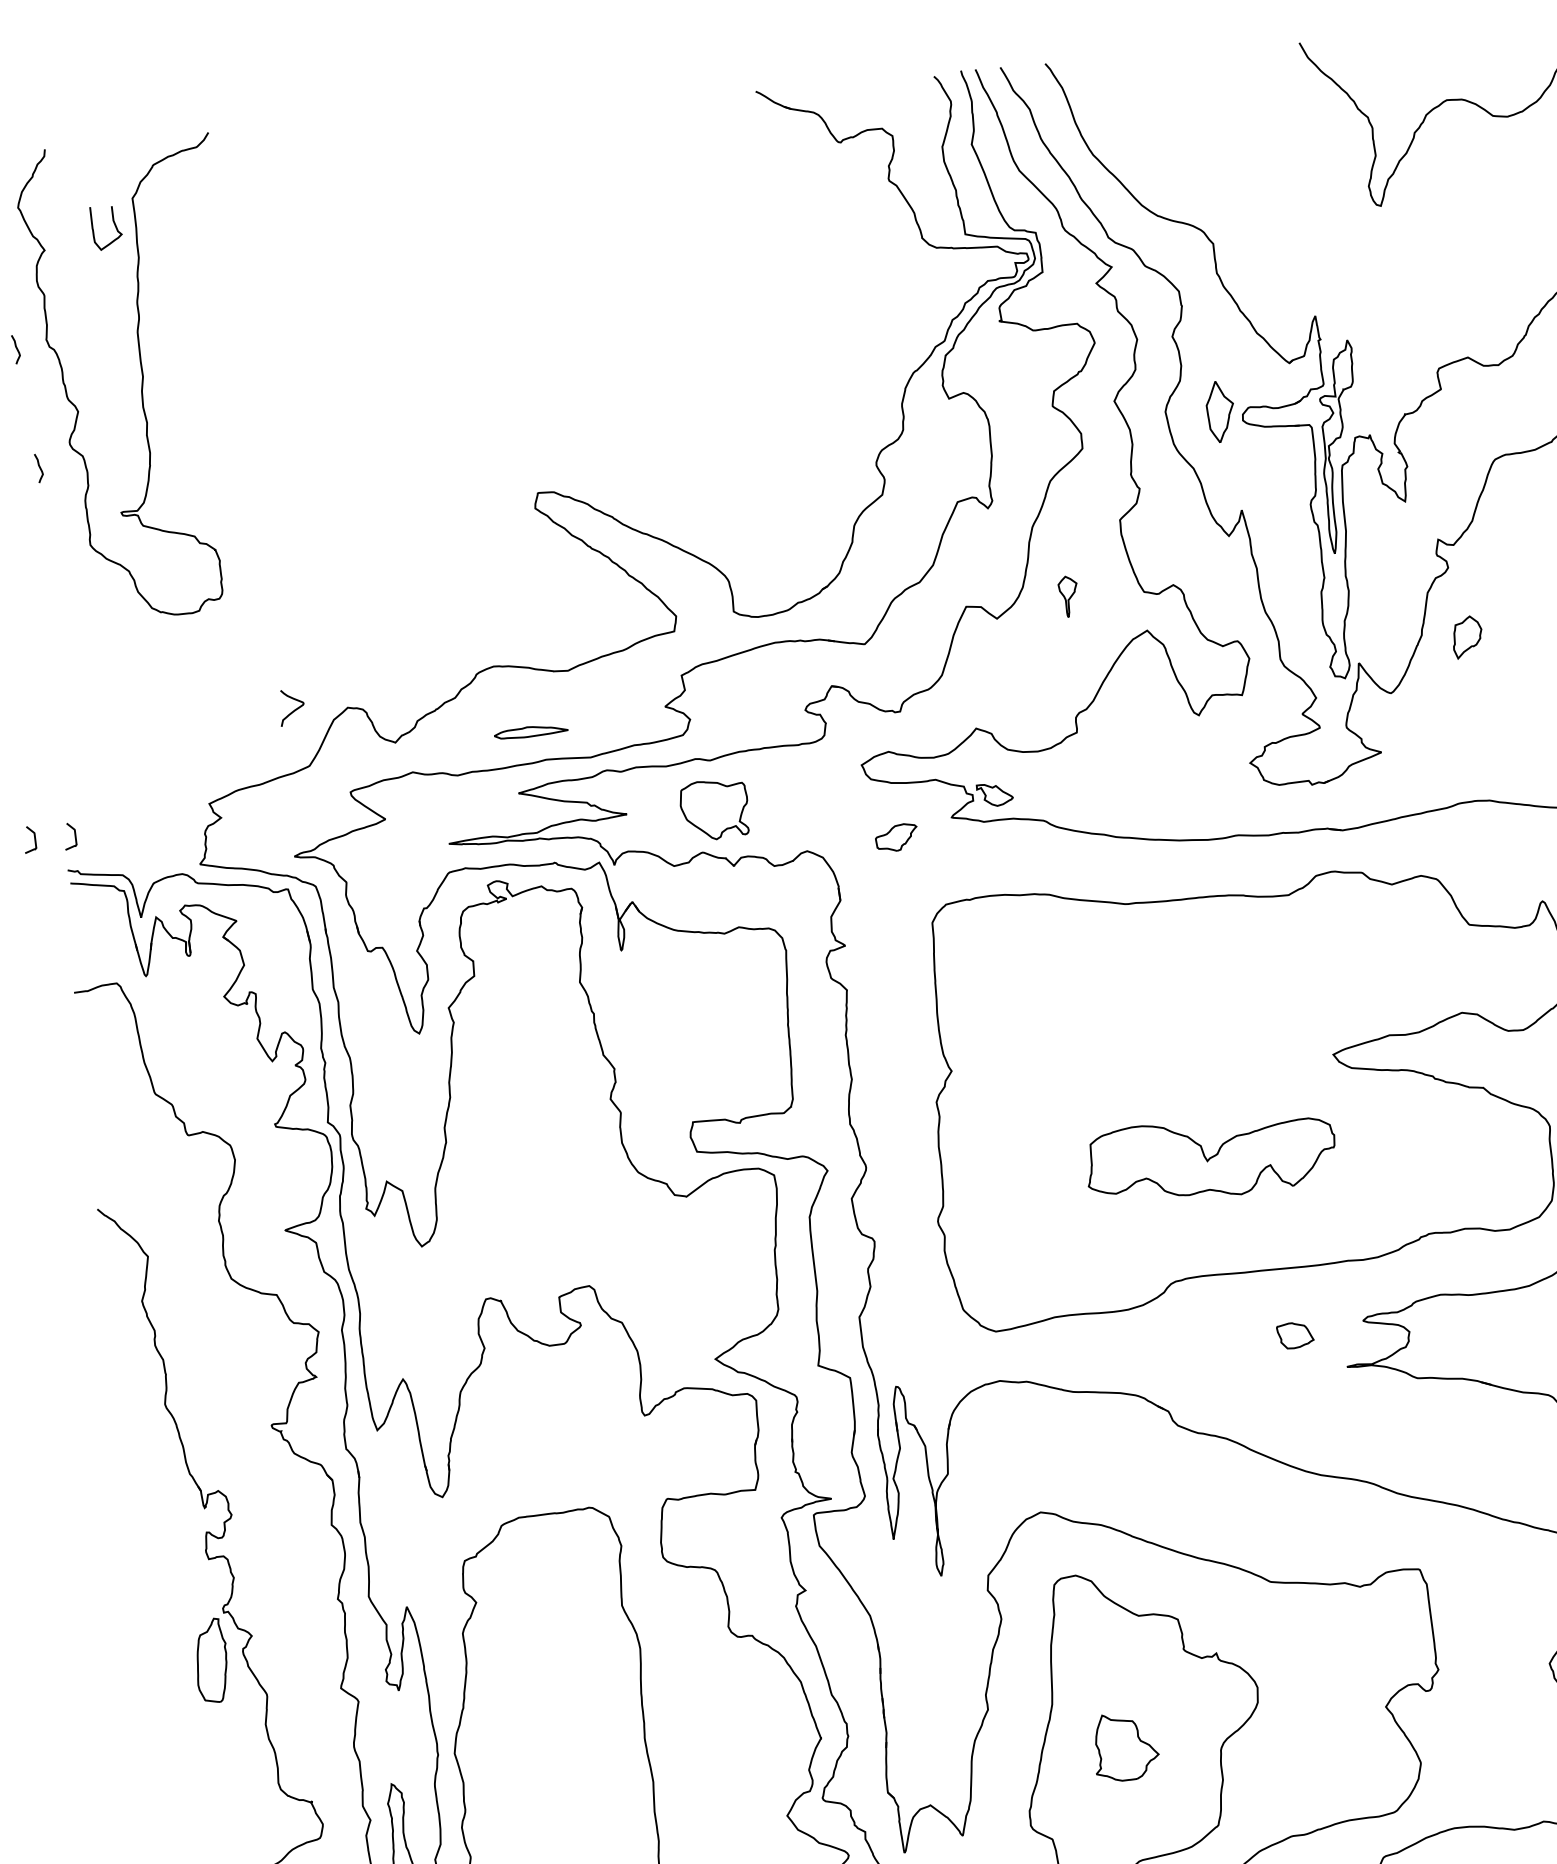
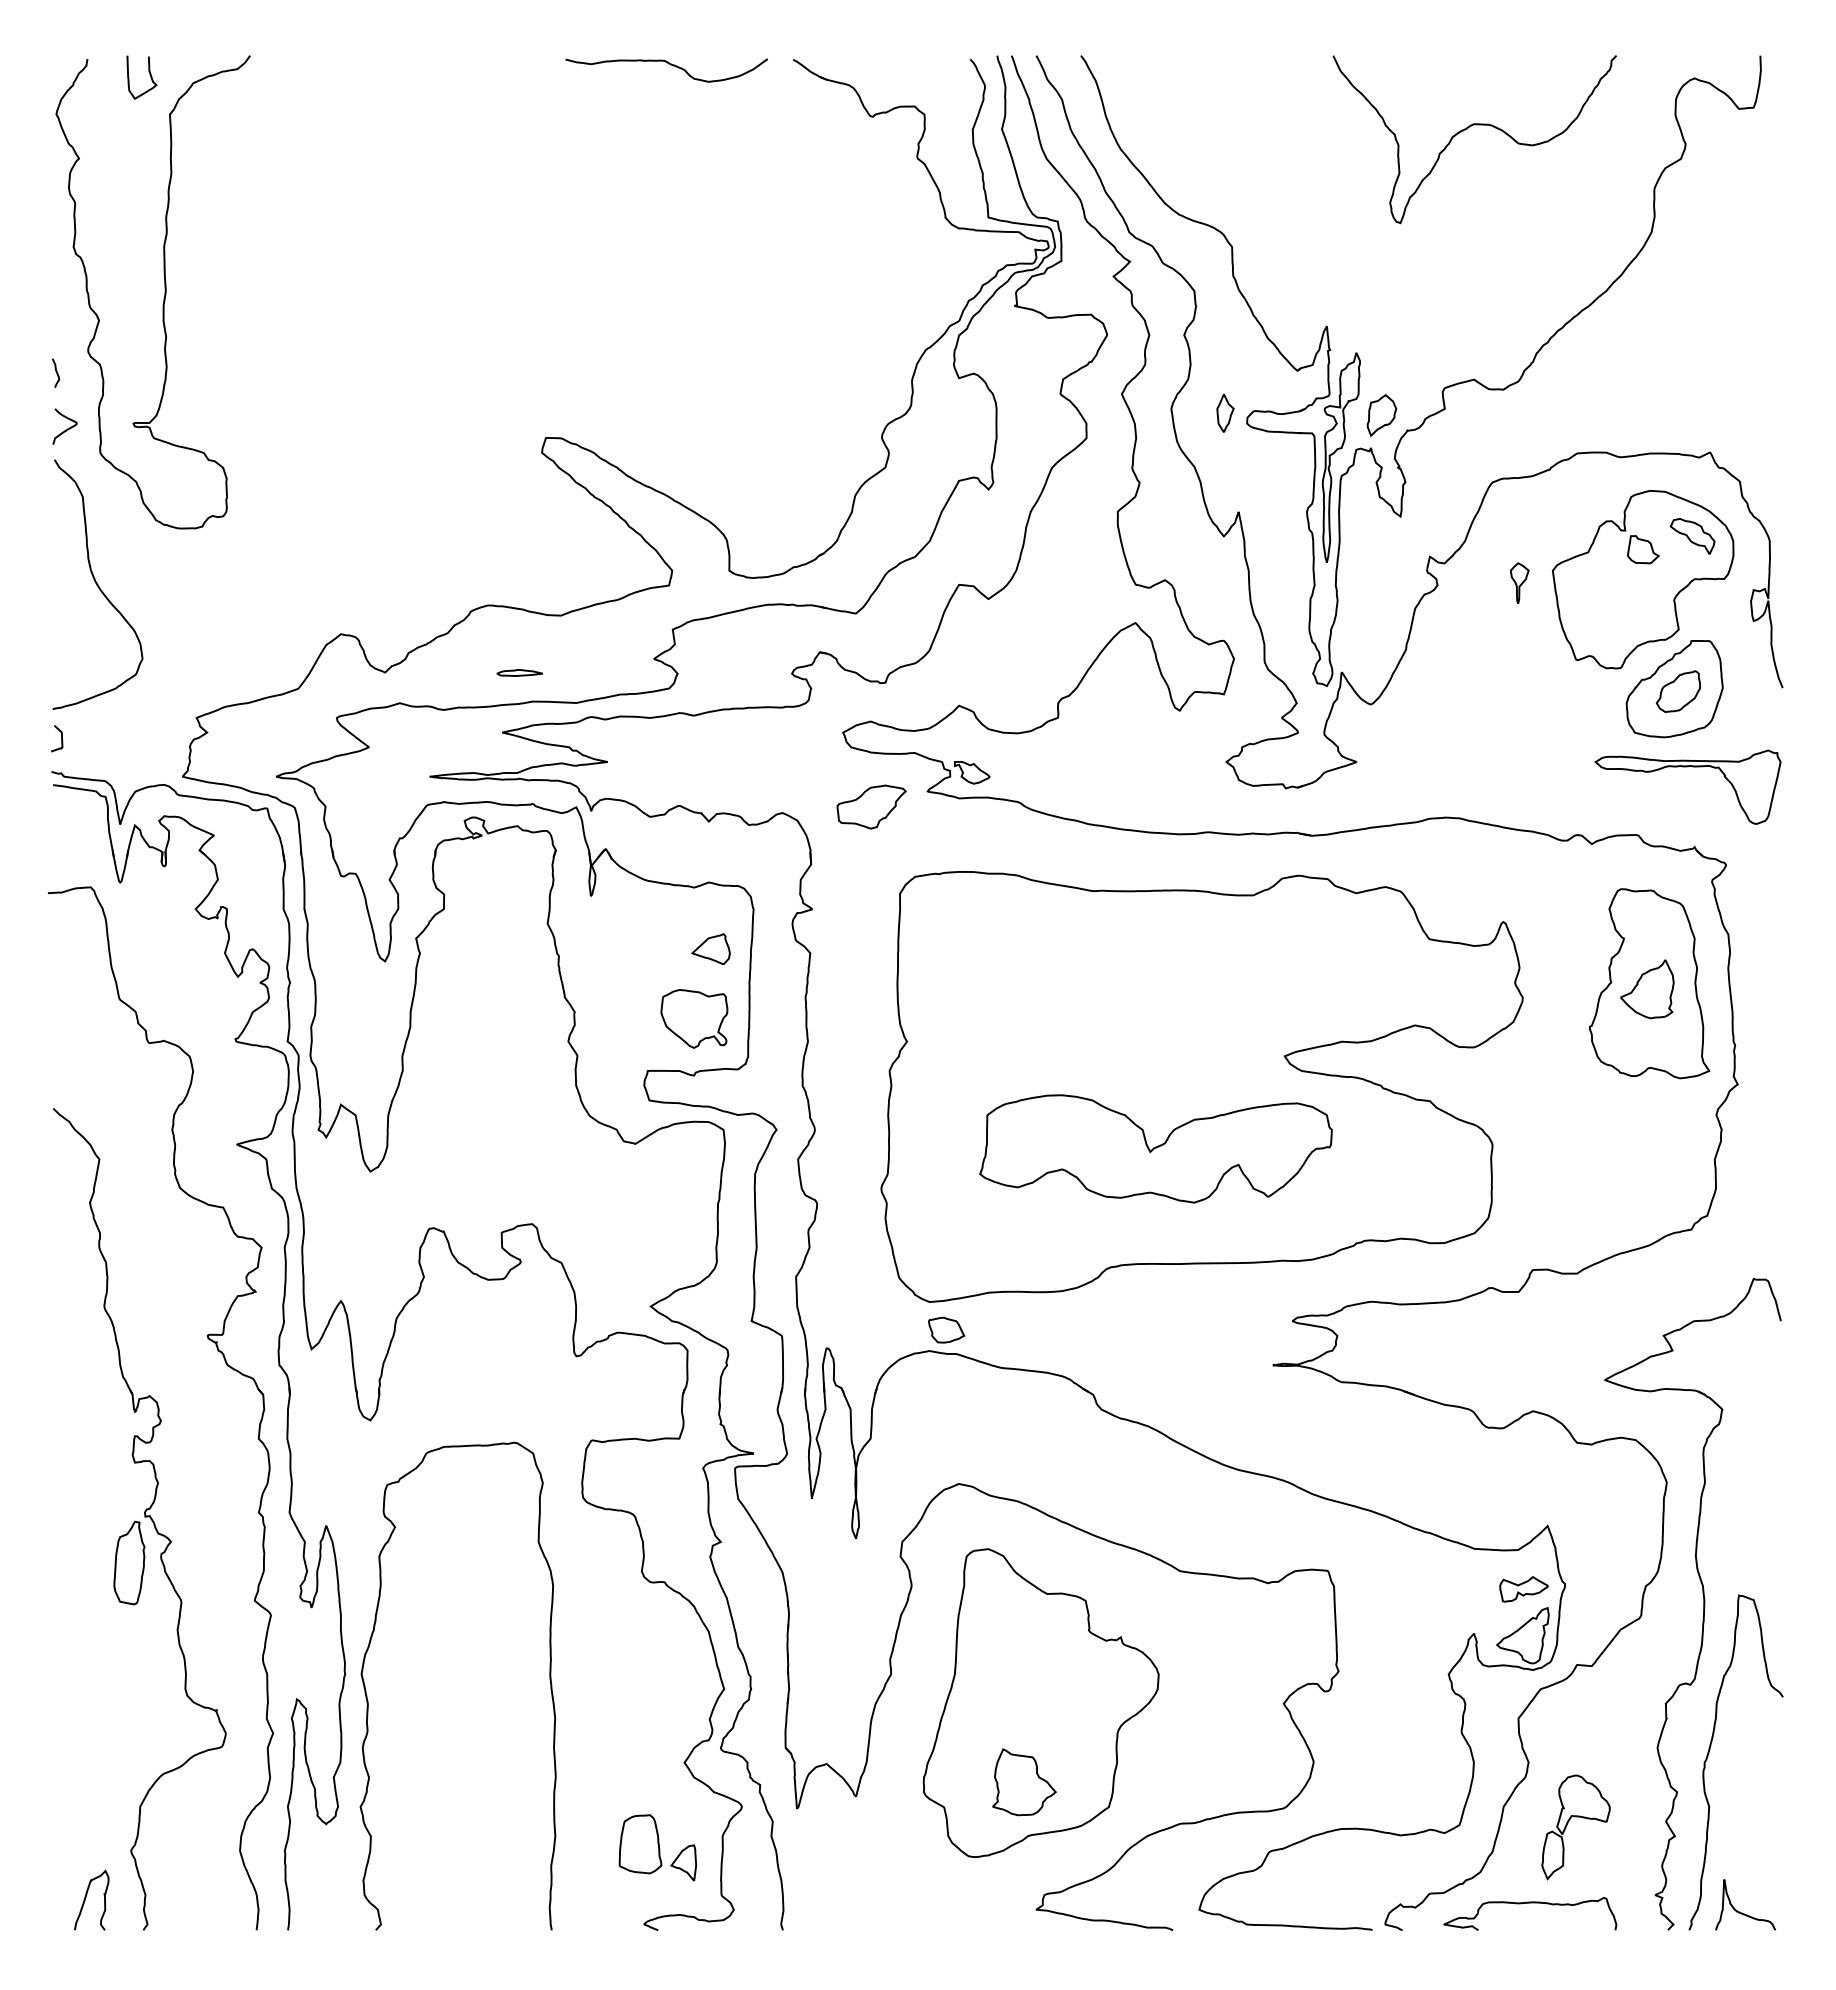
curve: (630, 106) -> (668, 64), added
curve: (113, 224) -> (149, 74), moved
curve: (16, 348) -> (43, 253), removed
part: (1220, 412) -> (1225, 413), size x0.62
part: (1068, 596) -> (1519, 582), moved
part: (1467, 637) -> (1381, 415), moved
curve: (98, 677) -> (97, 584), added
curve: (292, 710) -> (65, 429), moved
part: (530, 731) -> (519, 672), size x0.62
part: (714, 809) -> (694, 1018), moved
part: (896, 837) -> (871, 806), size x1.67
curve: (34, 839) -> (21, 738), removed
part: (746, 993) -> (710, 948), added
part: (1210, 1158) -> (1155, 1148), size x1.43
part: (1295, 1334) -> (946, 1329), moved
part: (1126, 1747) -> (1024, 1782), moved

